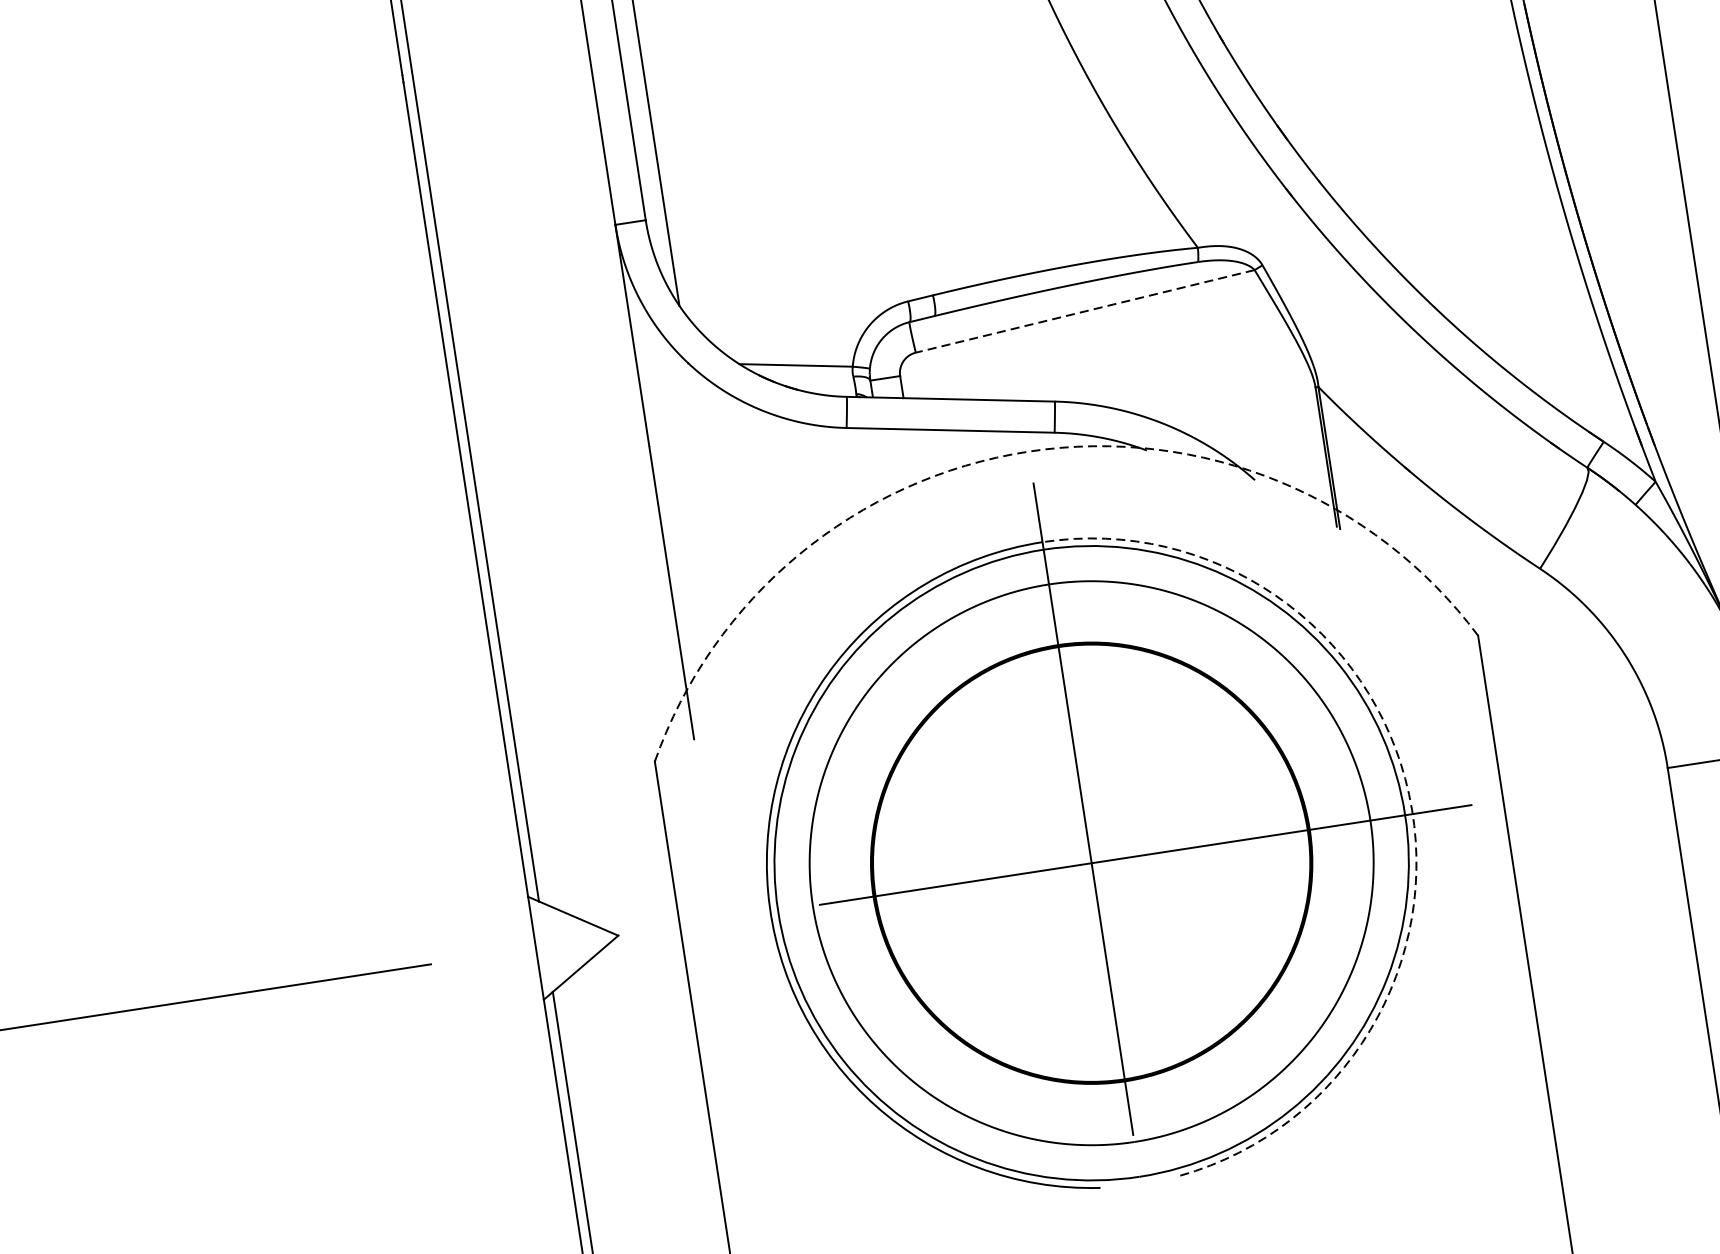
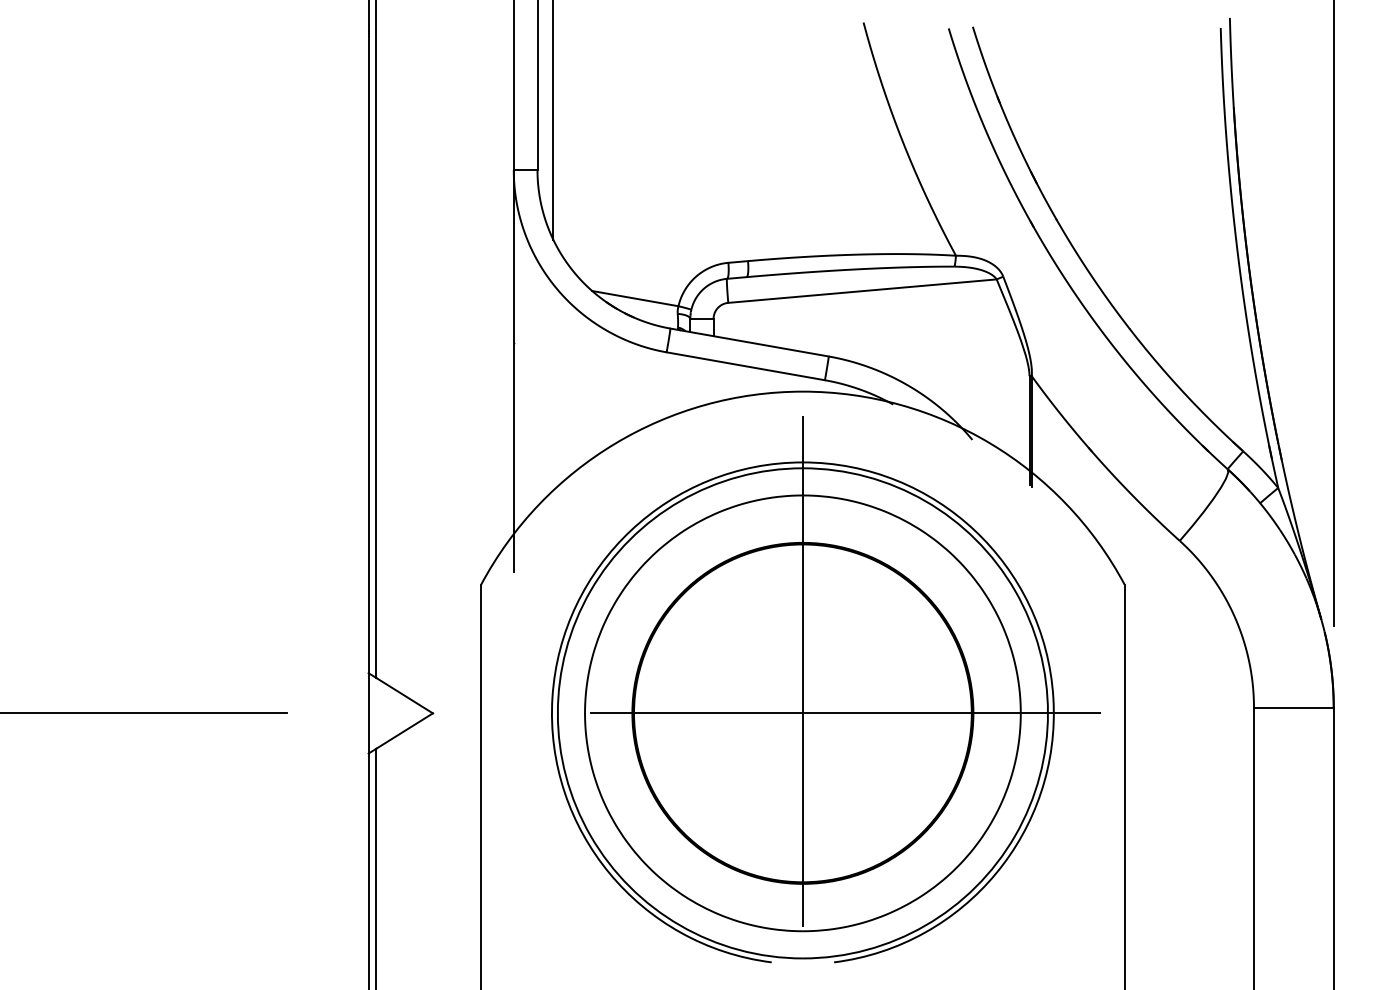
line: (1085, 311) -> (862, 291), dashed -> solid
arc: (1028, 451) -> (802, 391), dashed -> solid
arc: (1409, 793) -> (1053, 697), dashed -> solid

